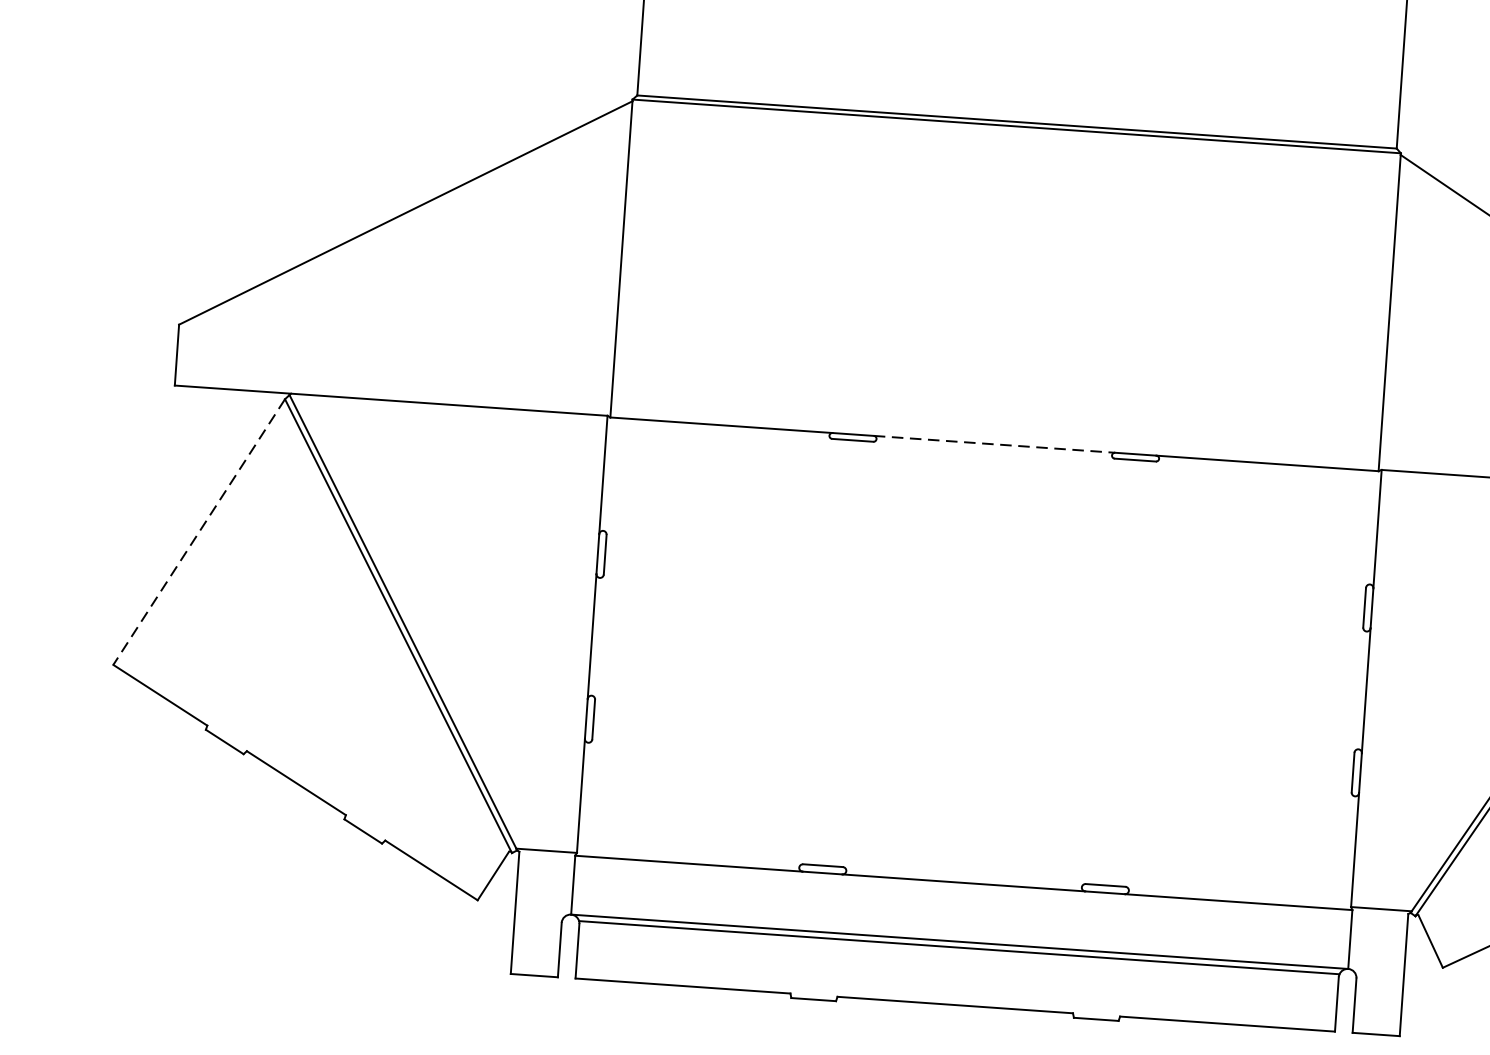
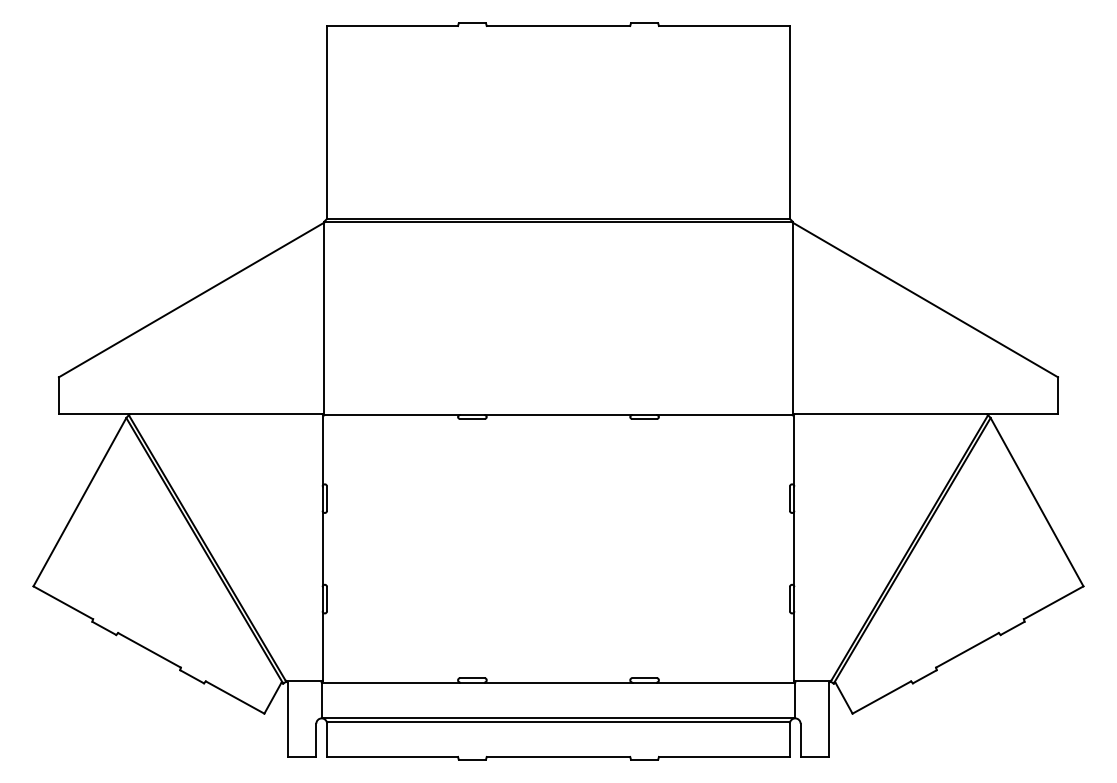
line: (994, 444) -> (558, 415), dashed -> solid
line: (198, 532) -> (79, 502), dashed -> solid

